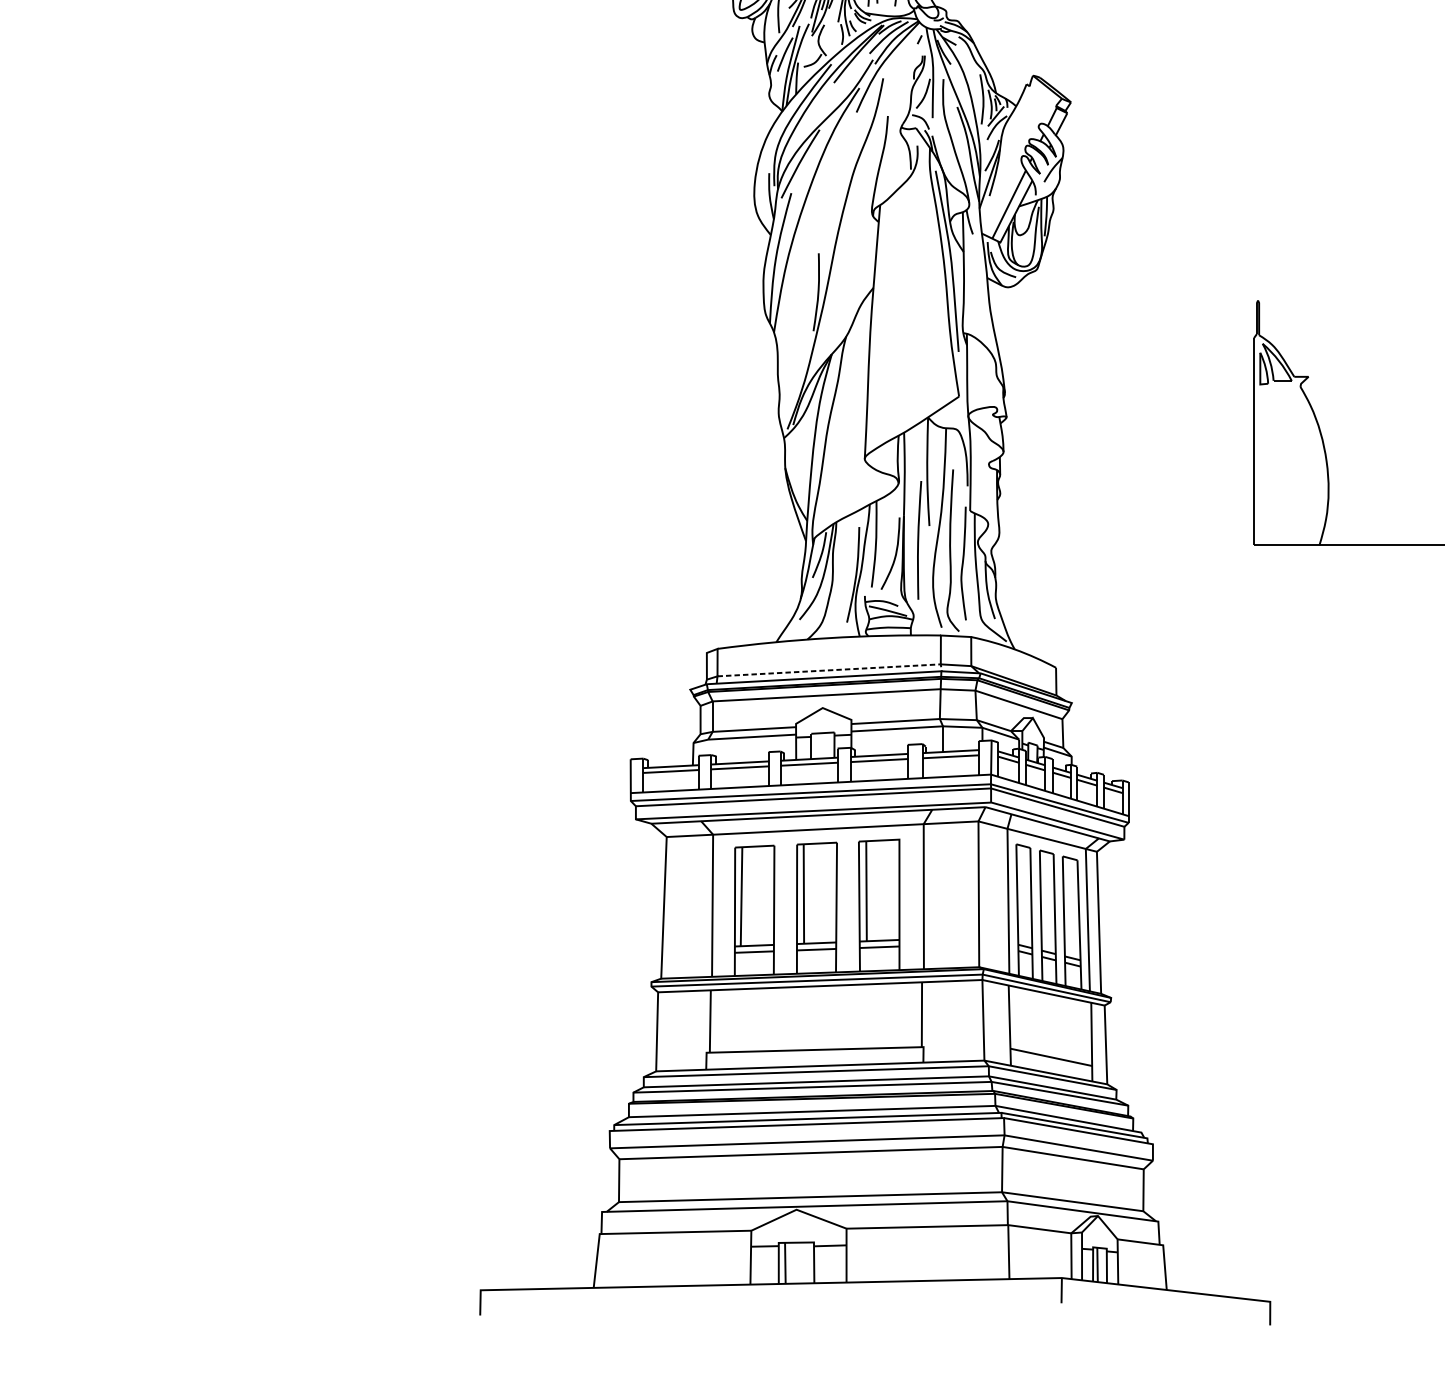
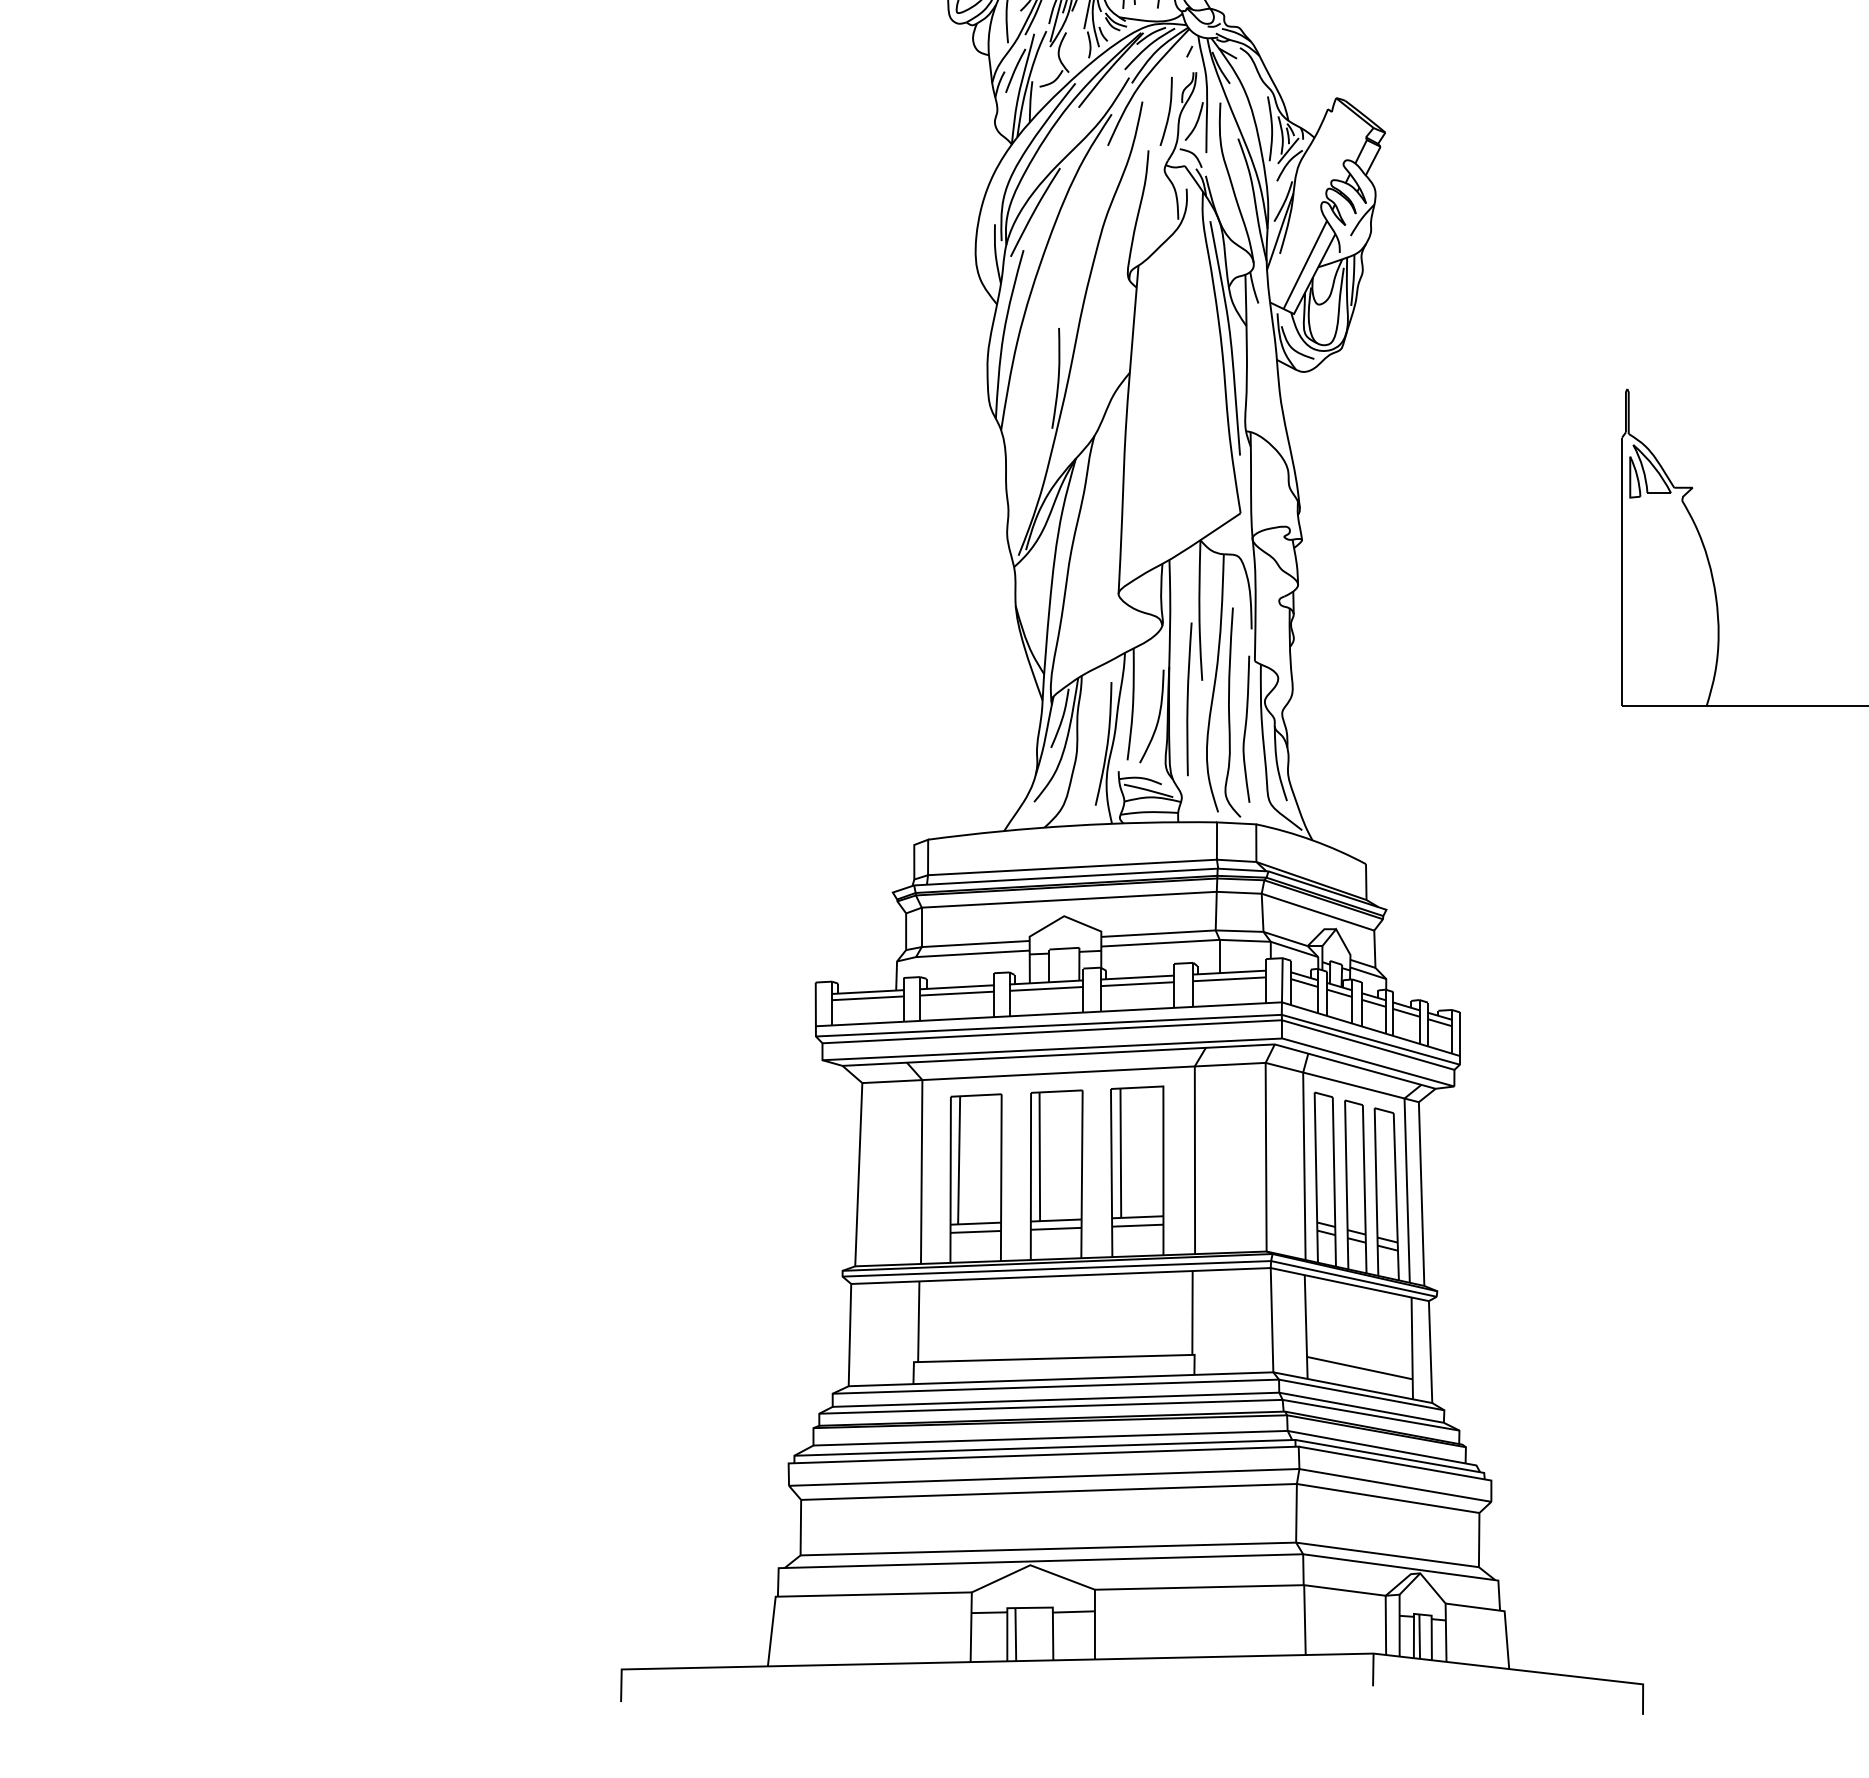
curve: (903, 85) -> (1168, 111), added
line: (833, 670) -> (1078, 867), dashed -> solid

